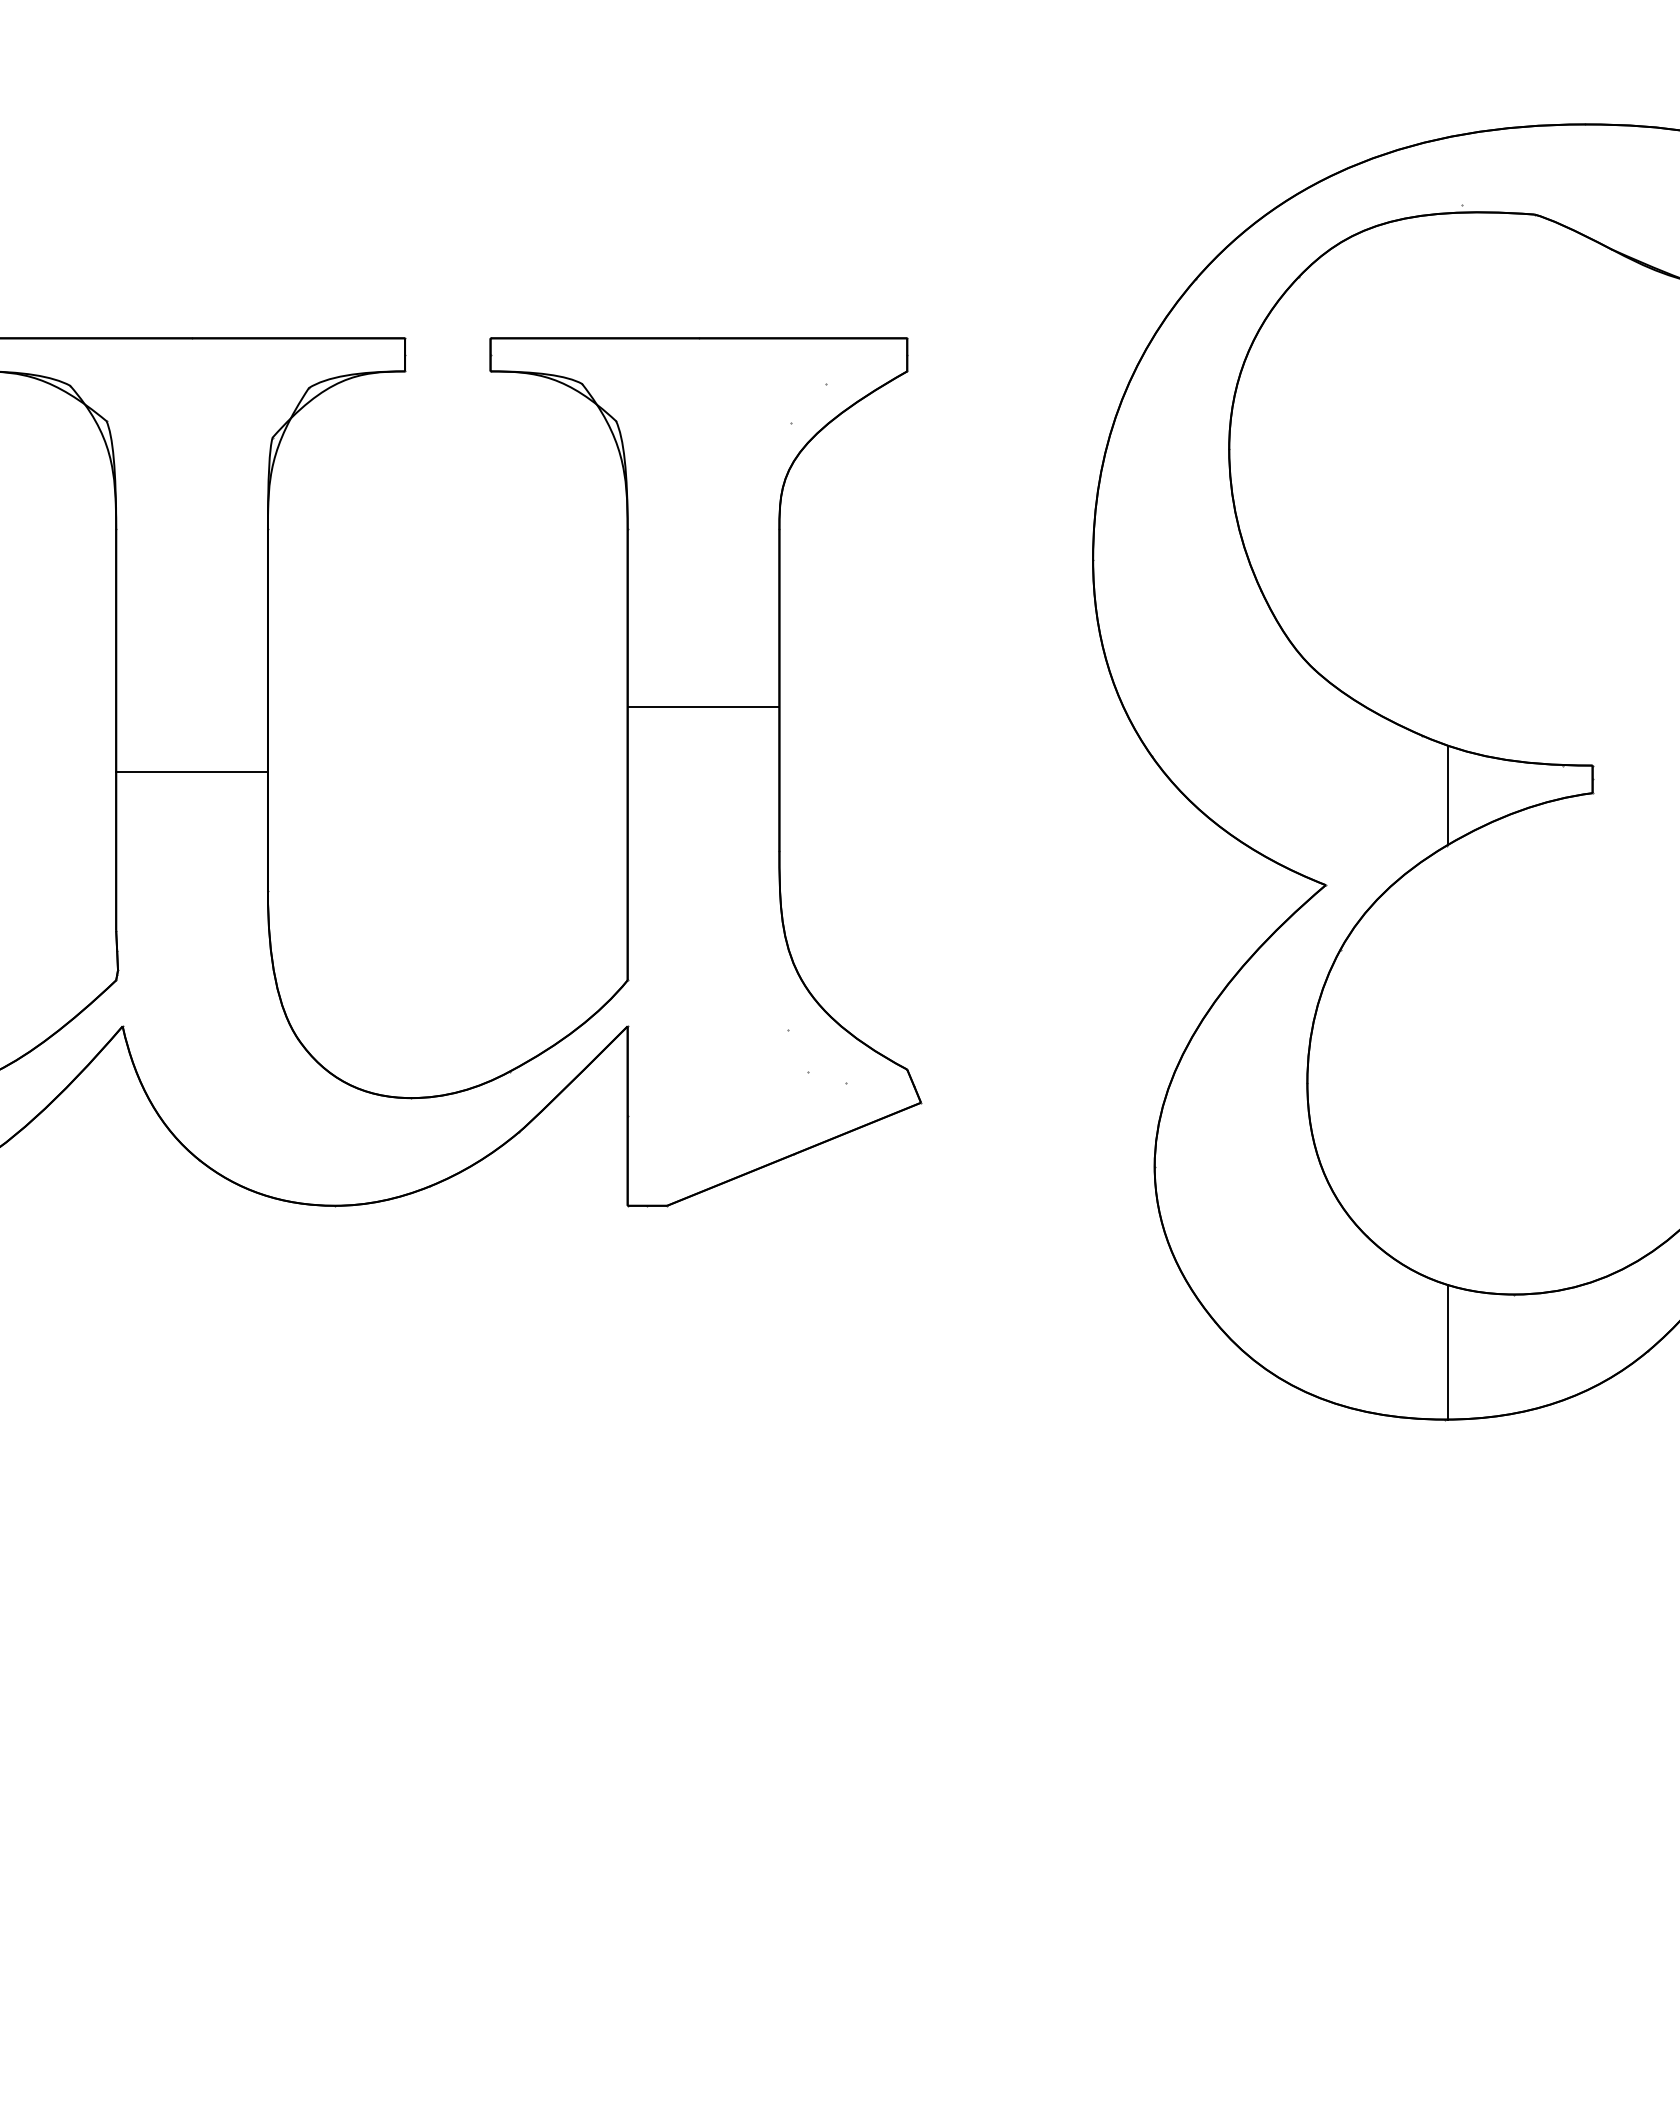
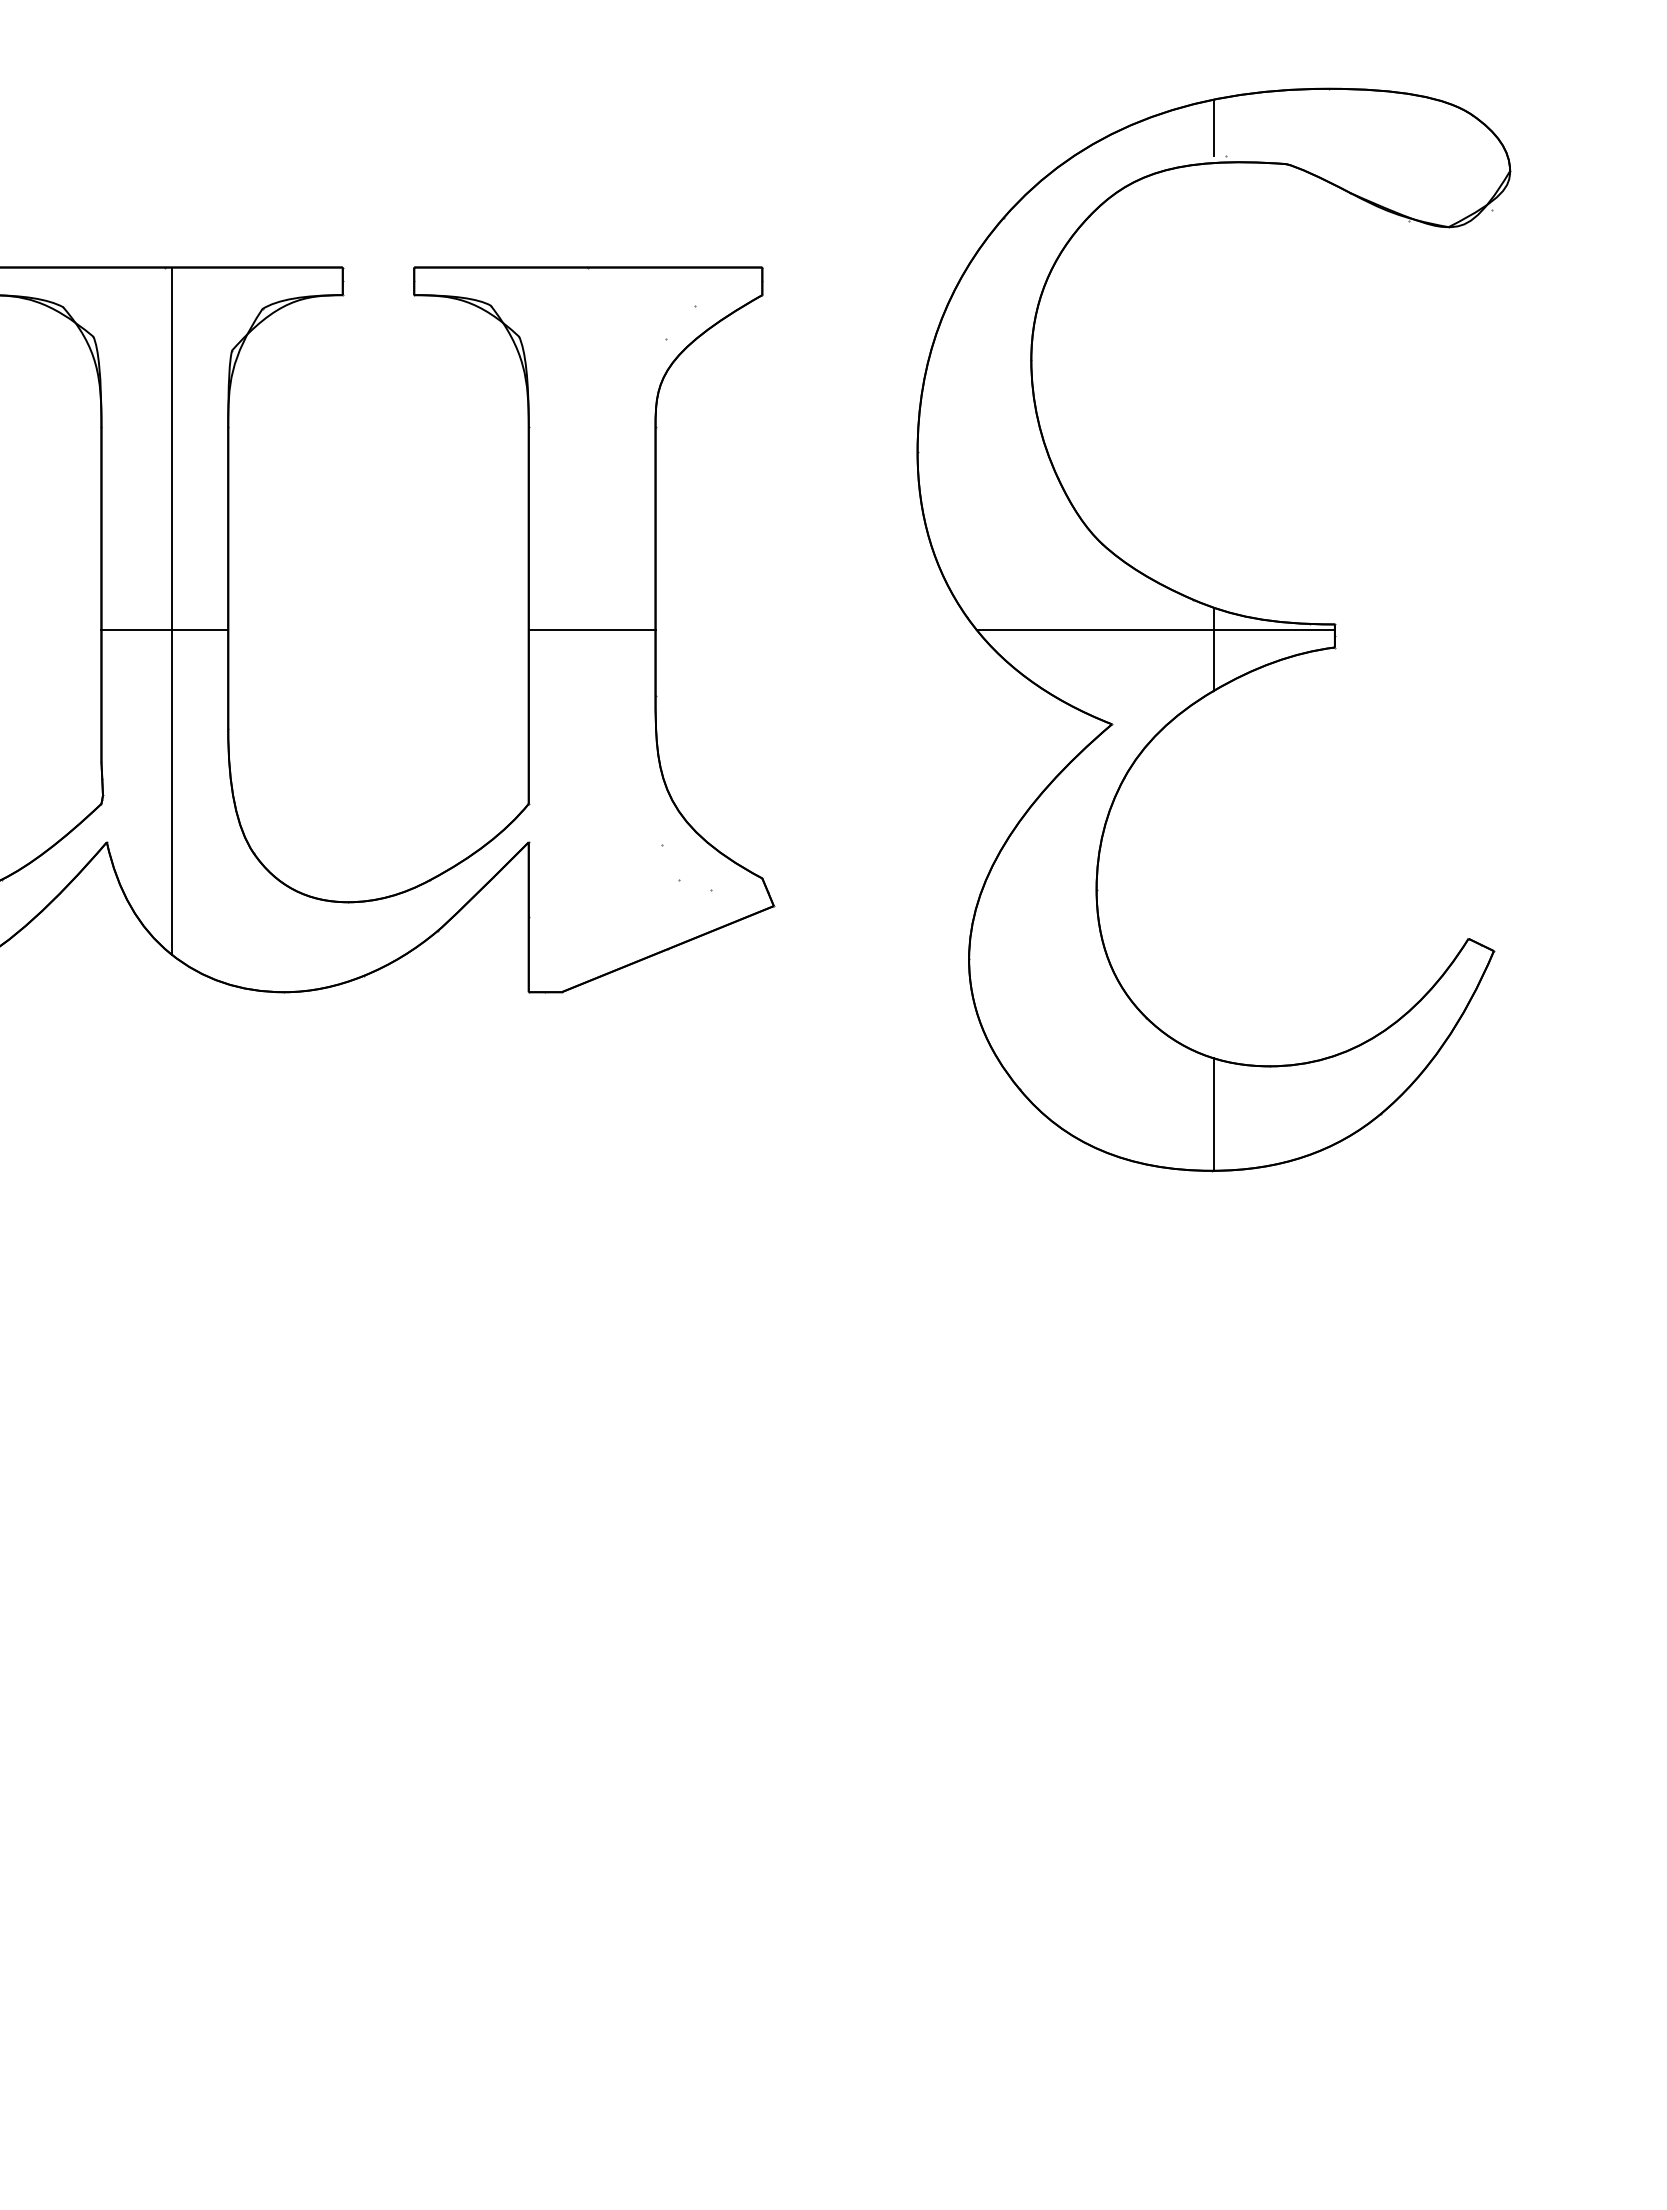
line: (1447, 170) -> (1213, 127), added
line: (702, 706) -> (591, 629), moved
line: (200, 748) -> (171, 610), added
line: (1377, 771) -> (1155, 629), added

